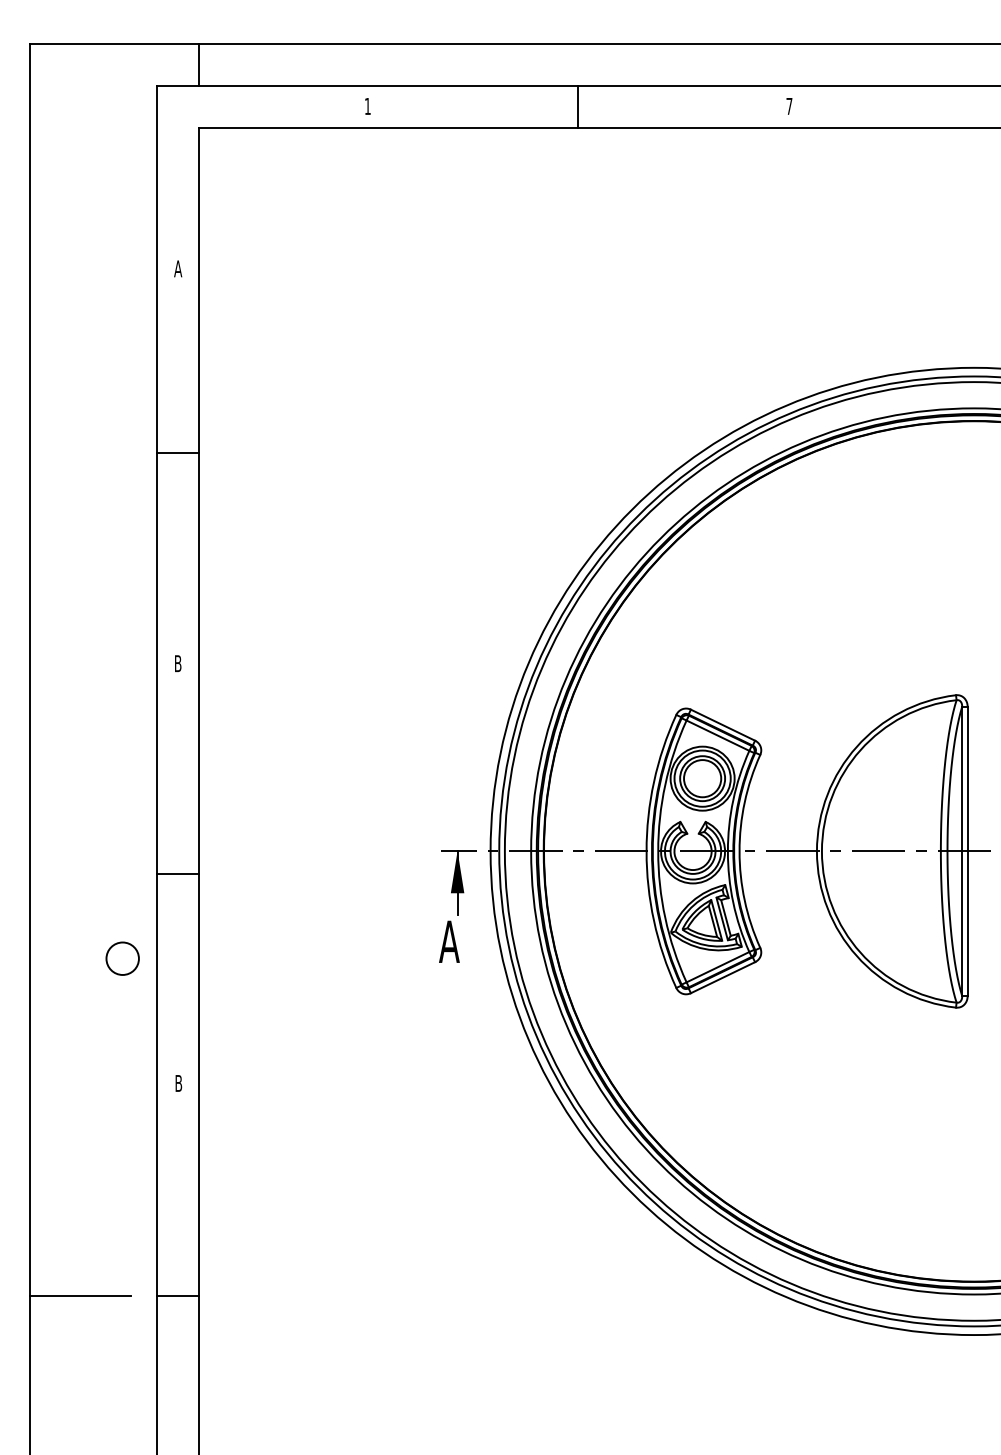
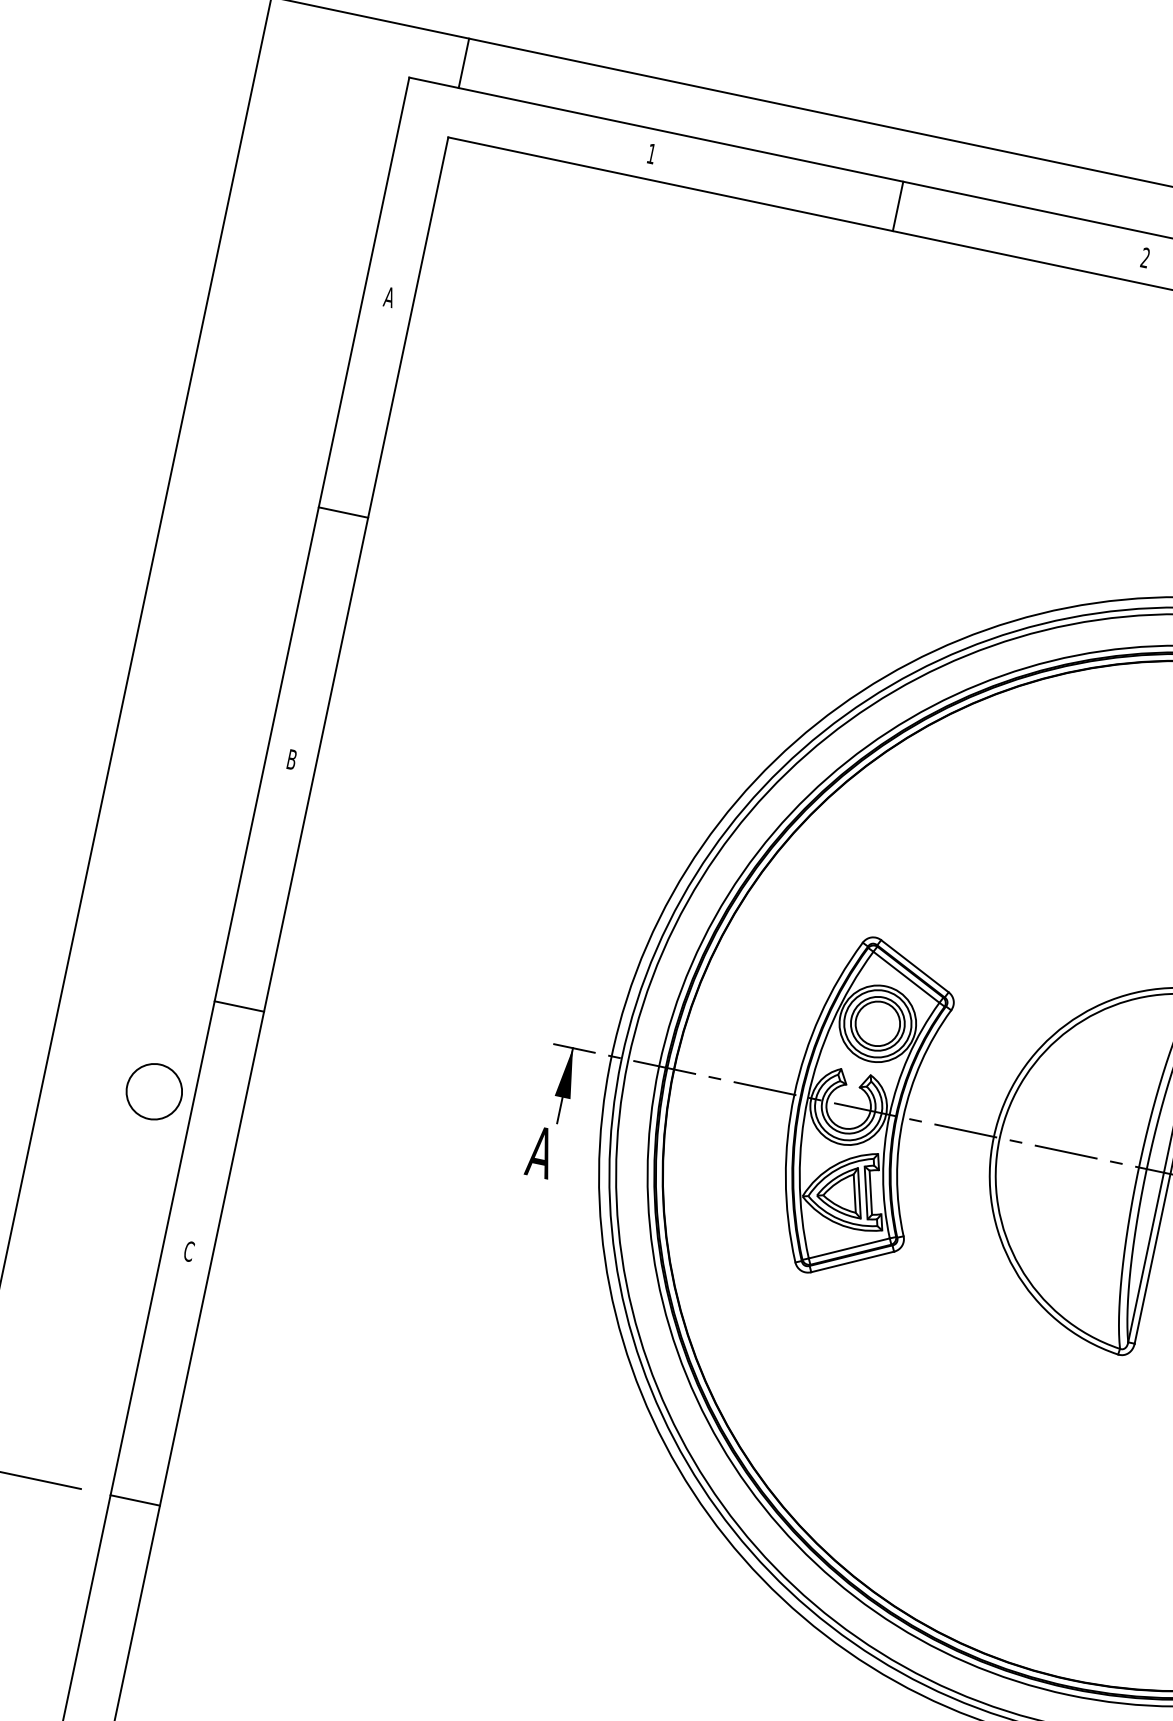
text: (789, 105) -> (1145, 256), 7 -> 2
circle: (122, 958) -> (154, 1091), size x1.43
text: (178, 1083) -> (188, 1251), B -> C

